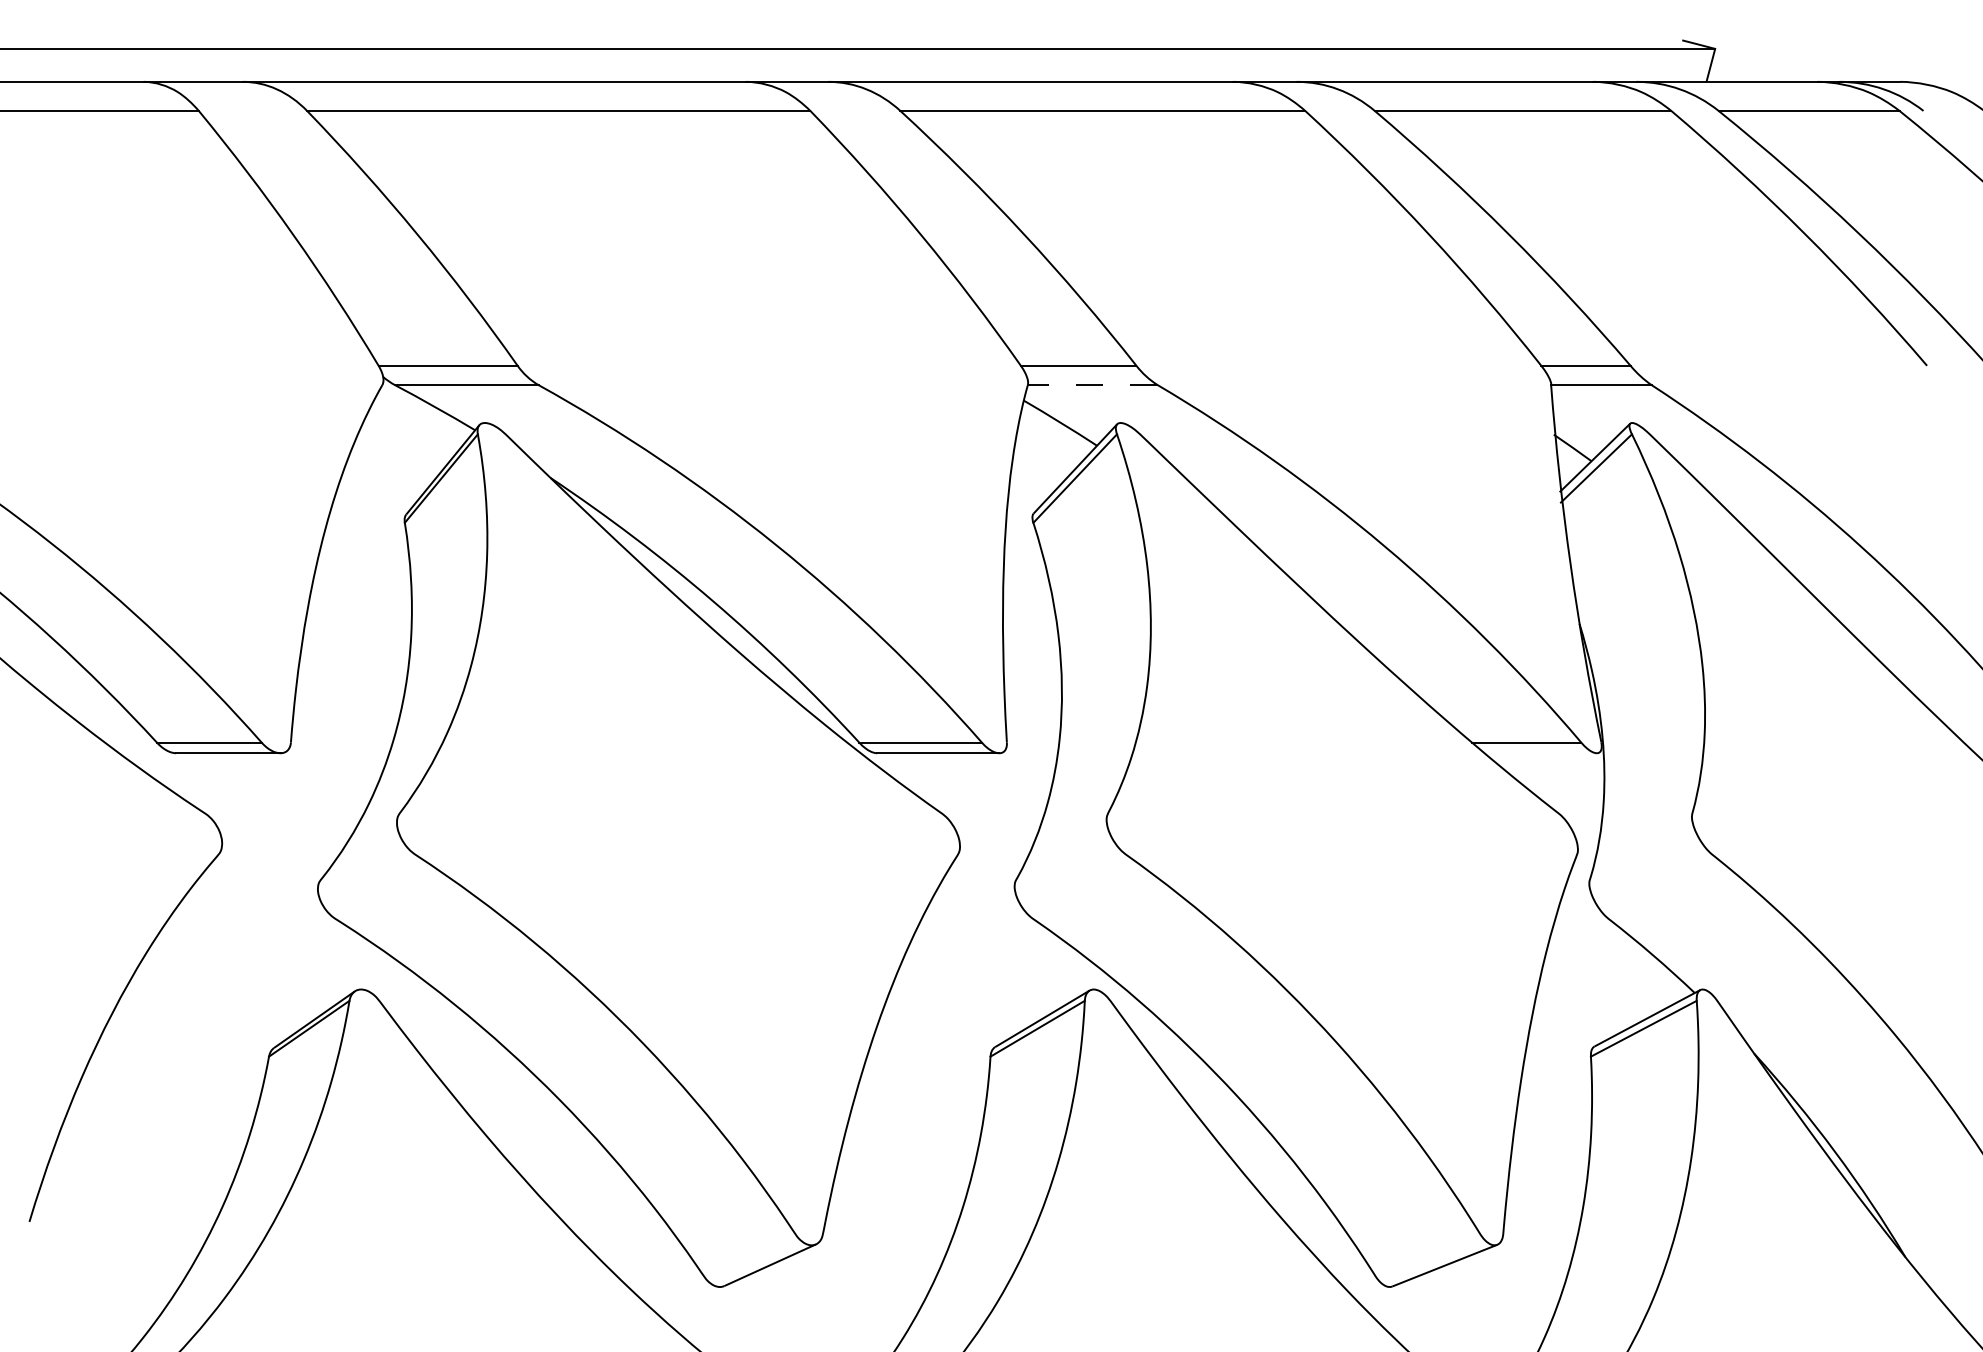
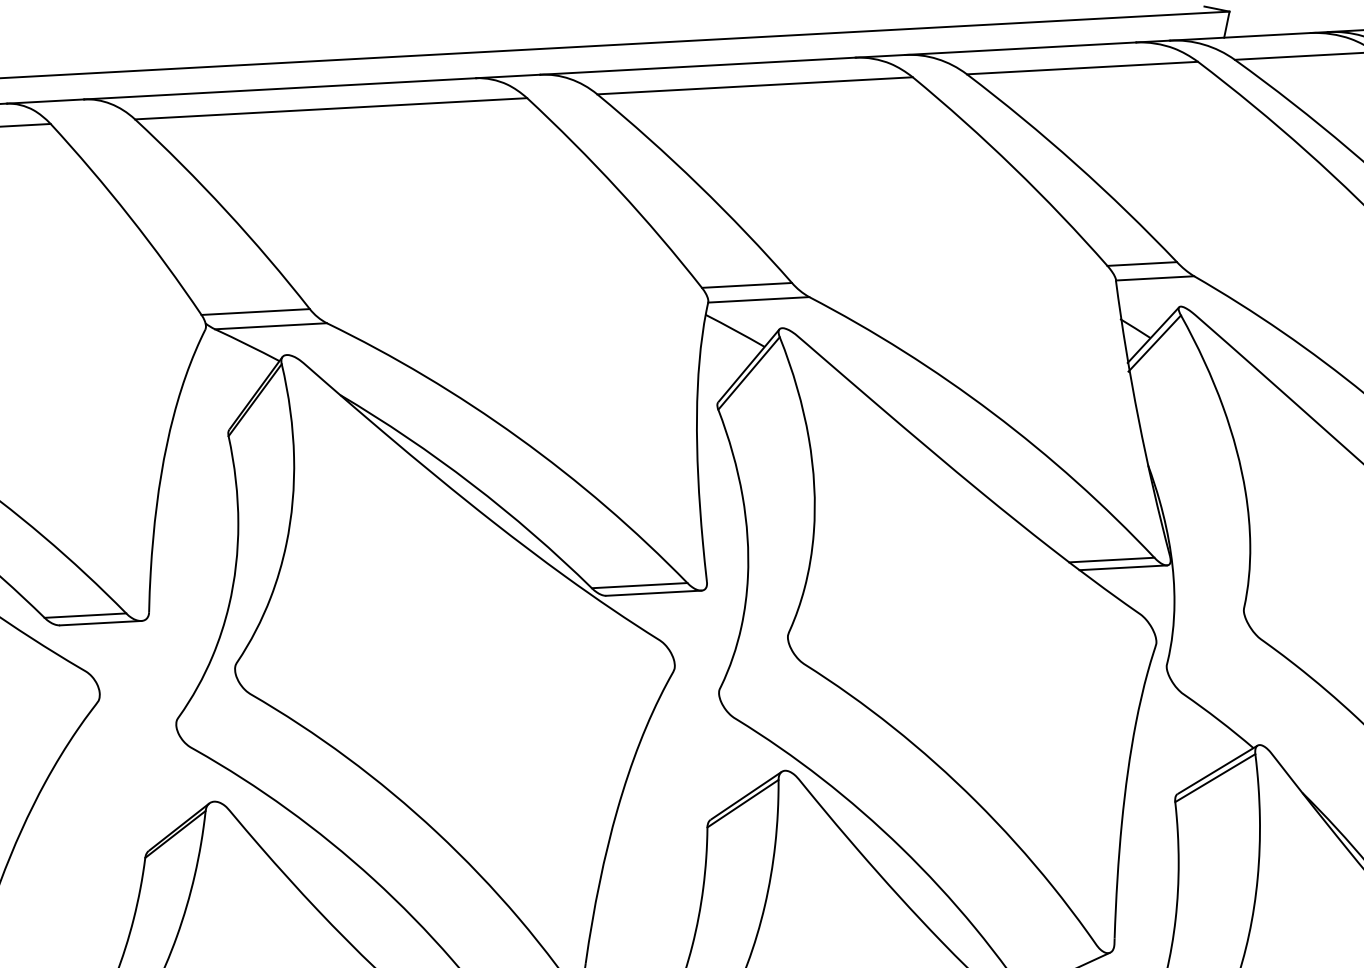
line: (1092, 385) -> (758, 300), dashed -> solid
line: (1540, 753) -> (1123, 568), added

